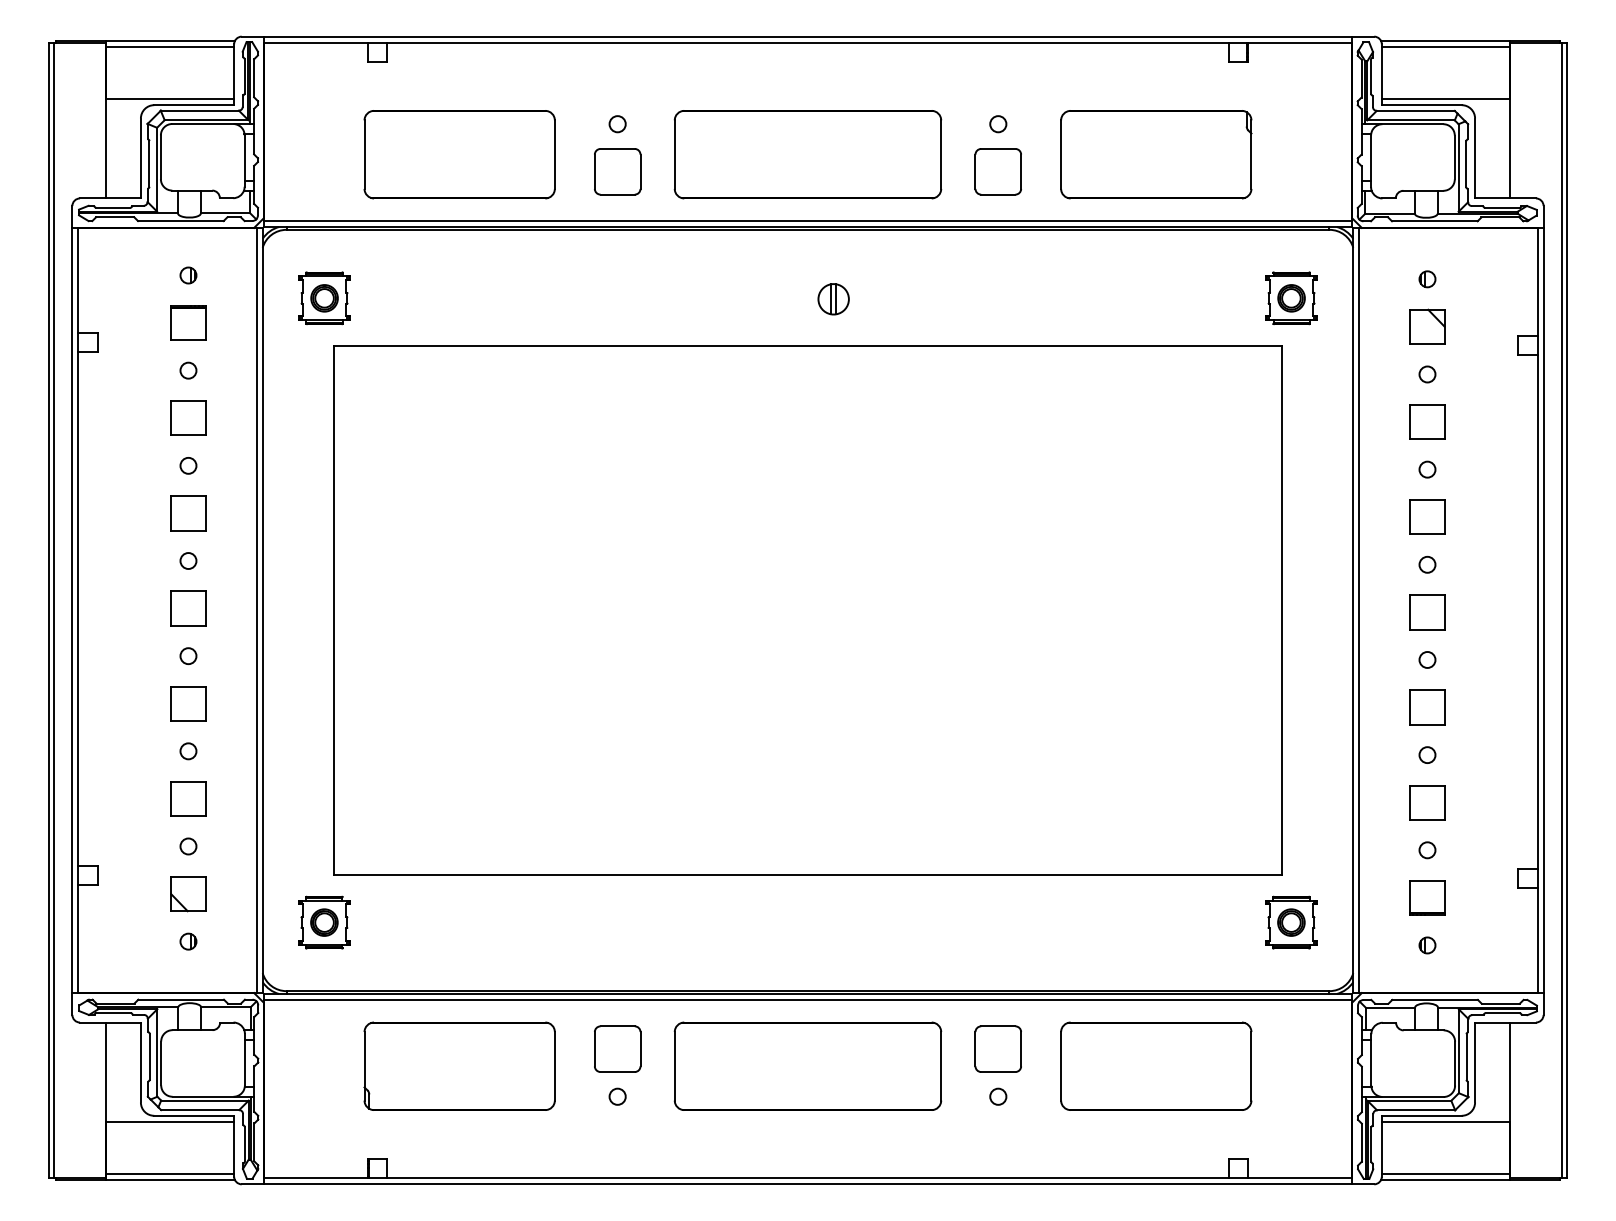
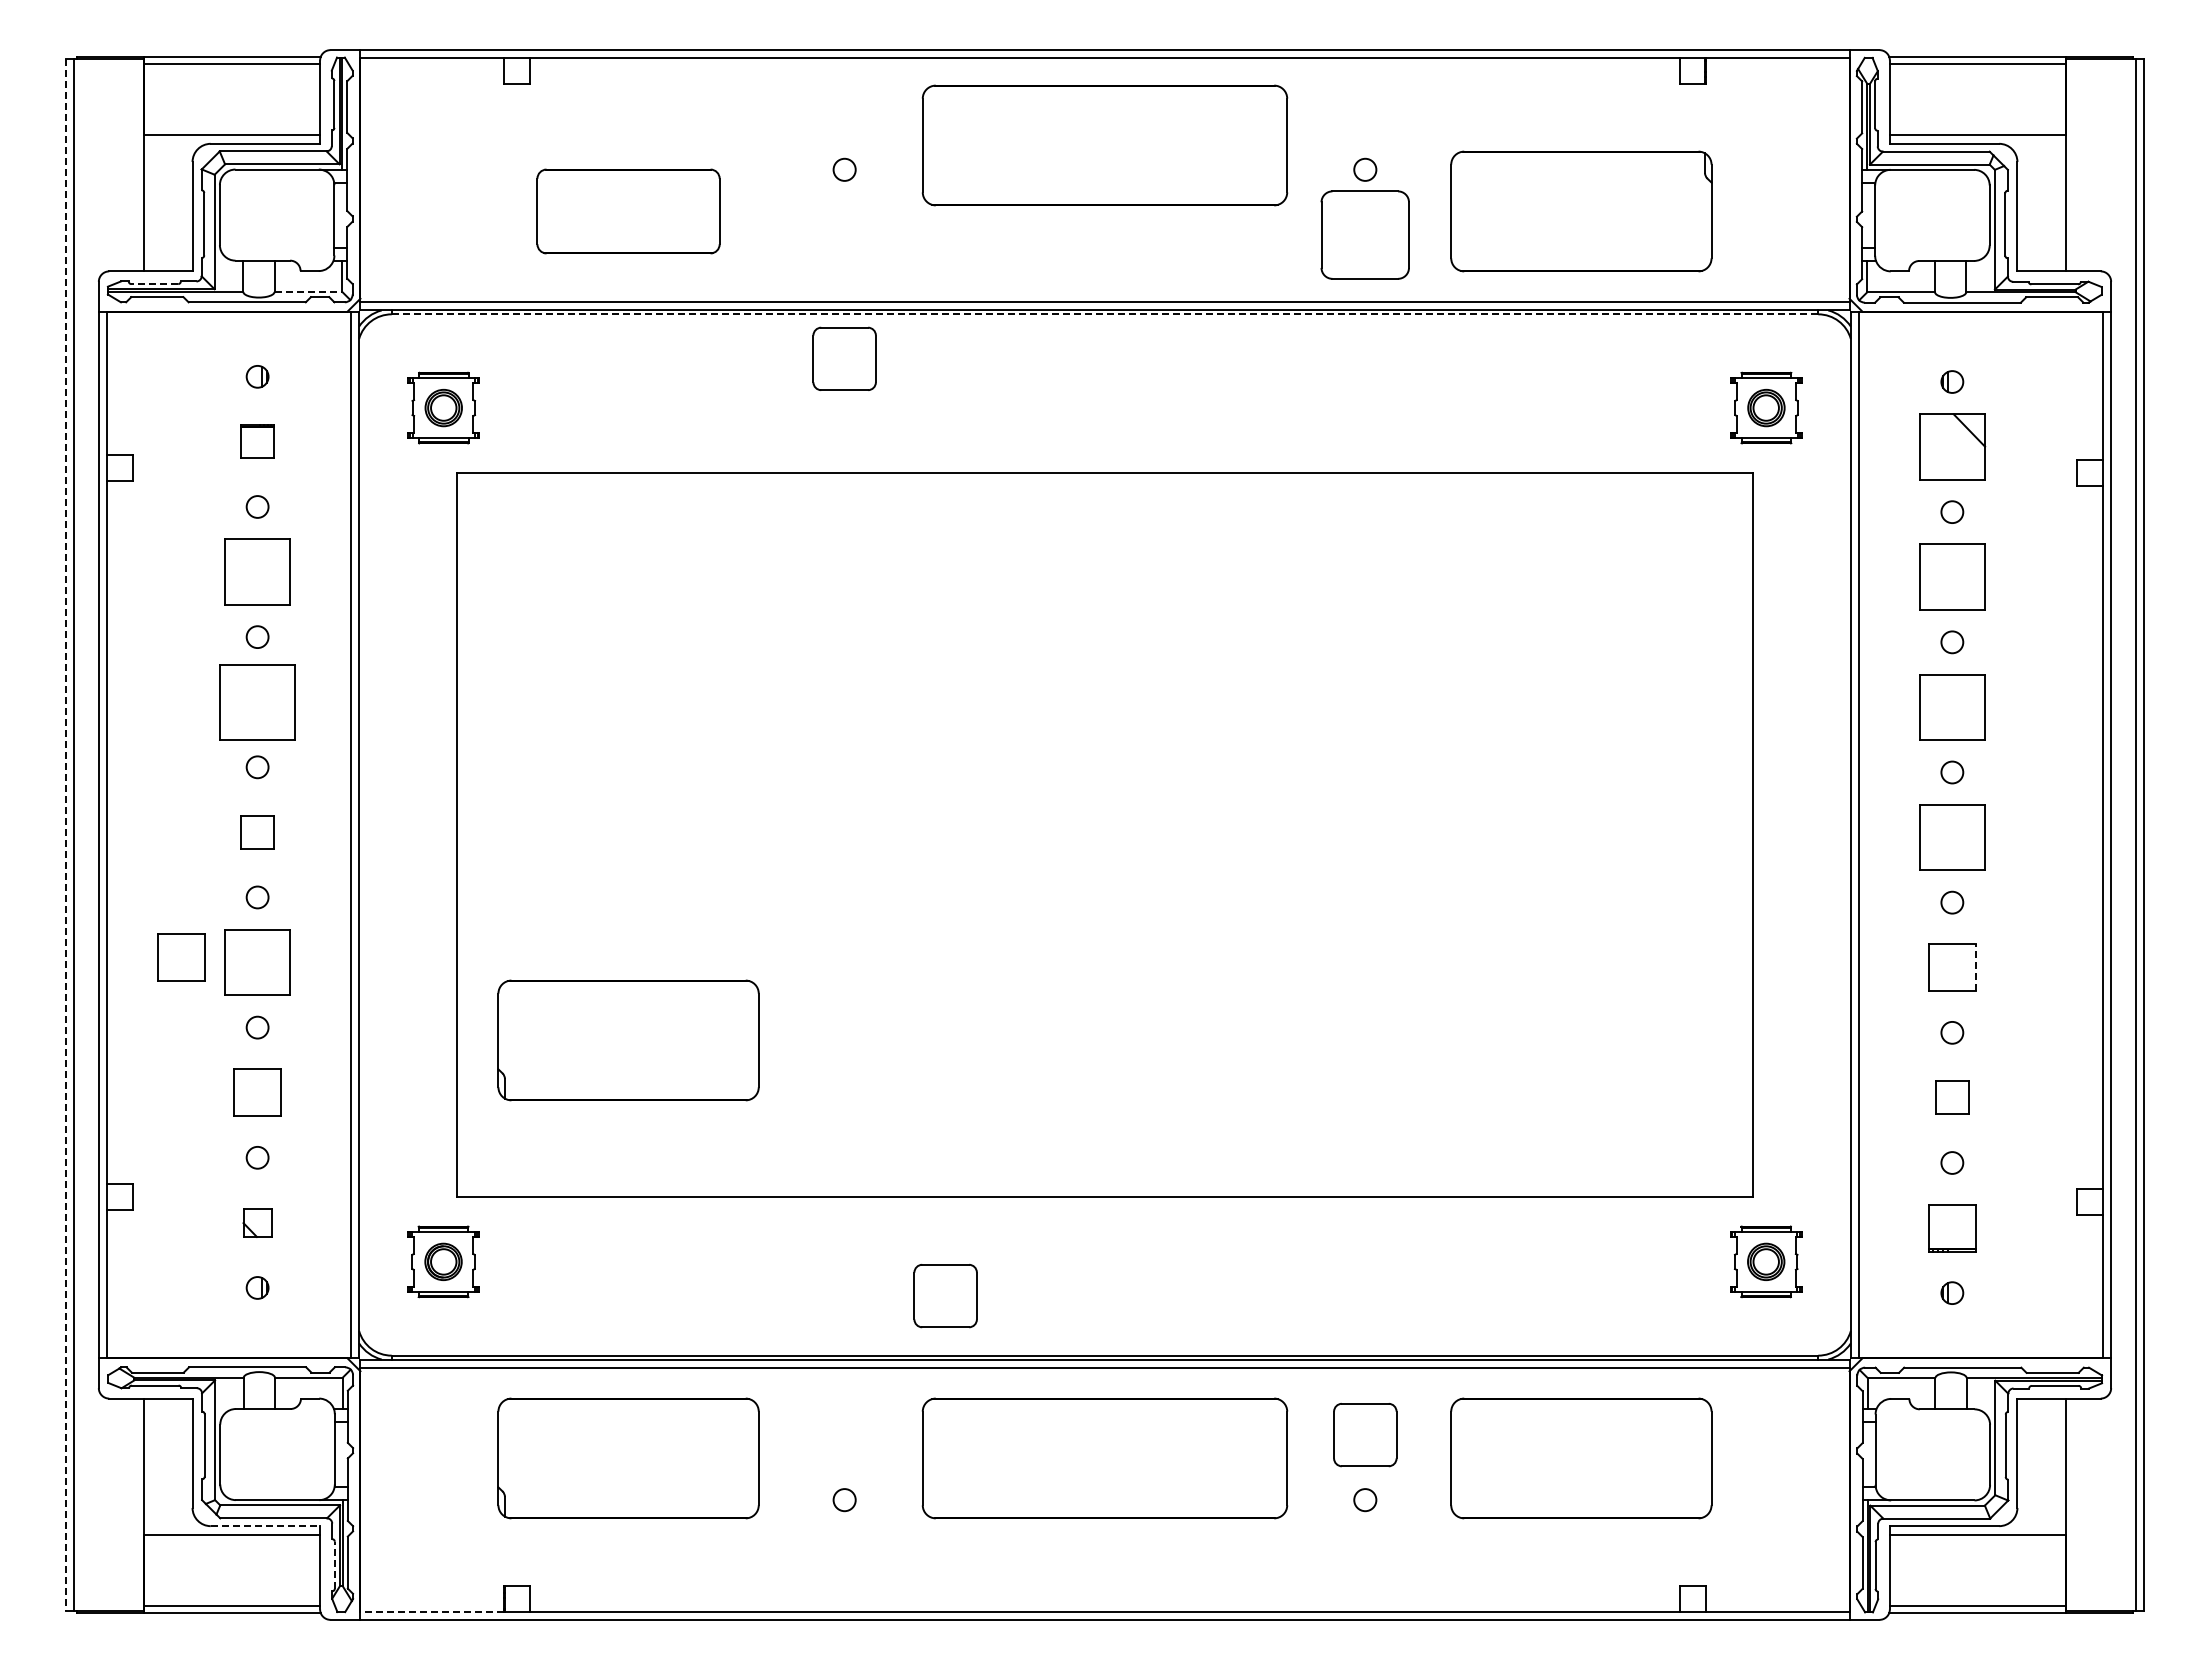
part: (459, 154) -> (628, 211), size x0.7
part: (807, 154) -> (1104, 145), moved
part: (617, 171) -> (844, 358), moved
part: (998, 171) -> (1365, 234), size x1.4
line: (113, 208) -> (154, 284), solid -> dashed
line: (225, 213) -> (308, 291), solid -> dashed
line: (807, 229) -> (1104, 314), solid -> dashed
part: (833, 298) -> (1139, 408), removed
part: (188, 322) -> (257, 441), size x0.7
part: (1427, 326) -> (1952, 446), size x1.4
part: (188, 417) -> (257, 571), size x1.4
part: (1427, 422) -> (1952, 577), size x1.4
part: (188, 513) -> (257, 702), size x1.6
part: (1427, 517) -> (1952, 707), size x1.4
part: (188, 608) -> (257, 832), size x0.7
line: (48, 610) -> (66, 834), solid -> dashed
part: (1427, 612) -> (1952, 837), size x1.4
part: (132, 700) -> (181, 957), added
part: (188, 703) -> (257, 962), size x1.4
line: (1444, 707) -> (1975, 967), solid -> dashed
part: (459, 760) -> (628, 1040), added
part: (1427, 802) -> (1952, 1097), size x0.7
part: (188, 893) -> (257, 1222), size x0.6
part: (617, 1049) -> (945, 1296), moved
line: (194, 1116) -> (265, 1526), solid -> dashed
line: (244, 1143) -> (334, 1564), solid -> dashed
line: (316, 1178) -> (432, 1611), solid -> dashed

